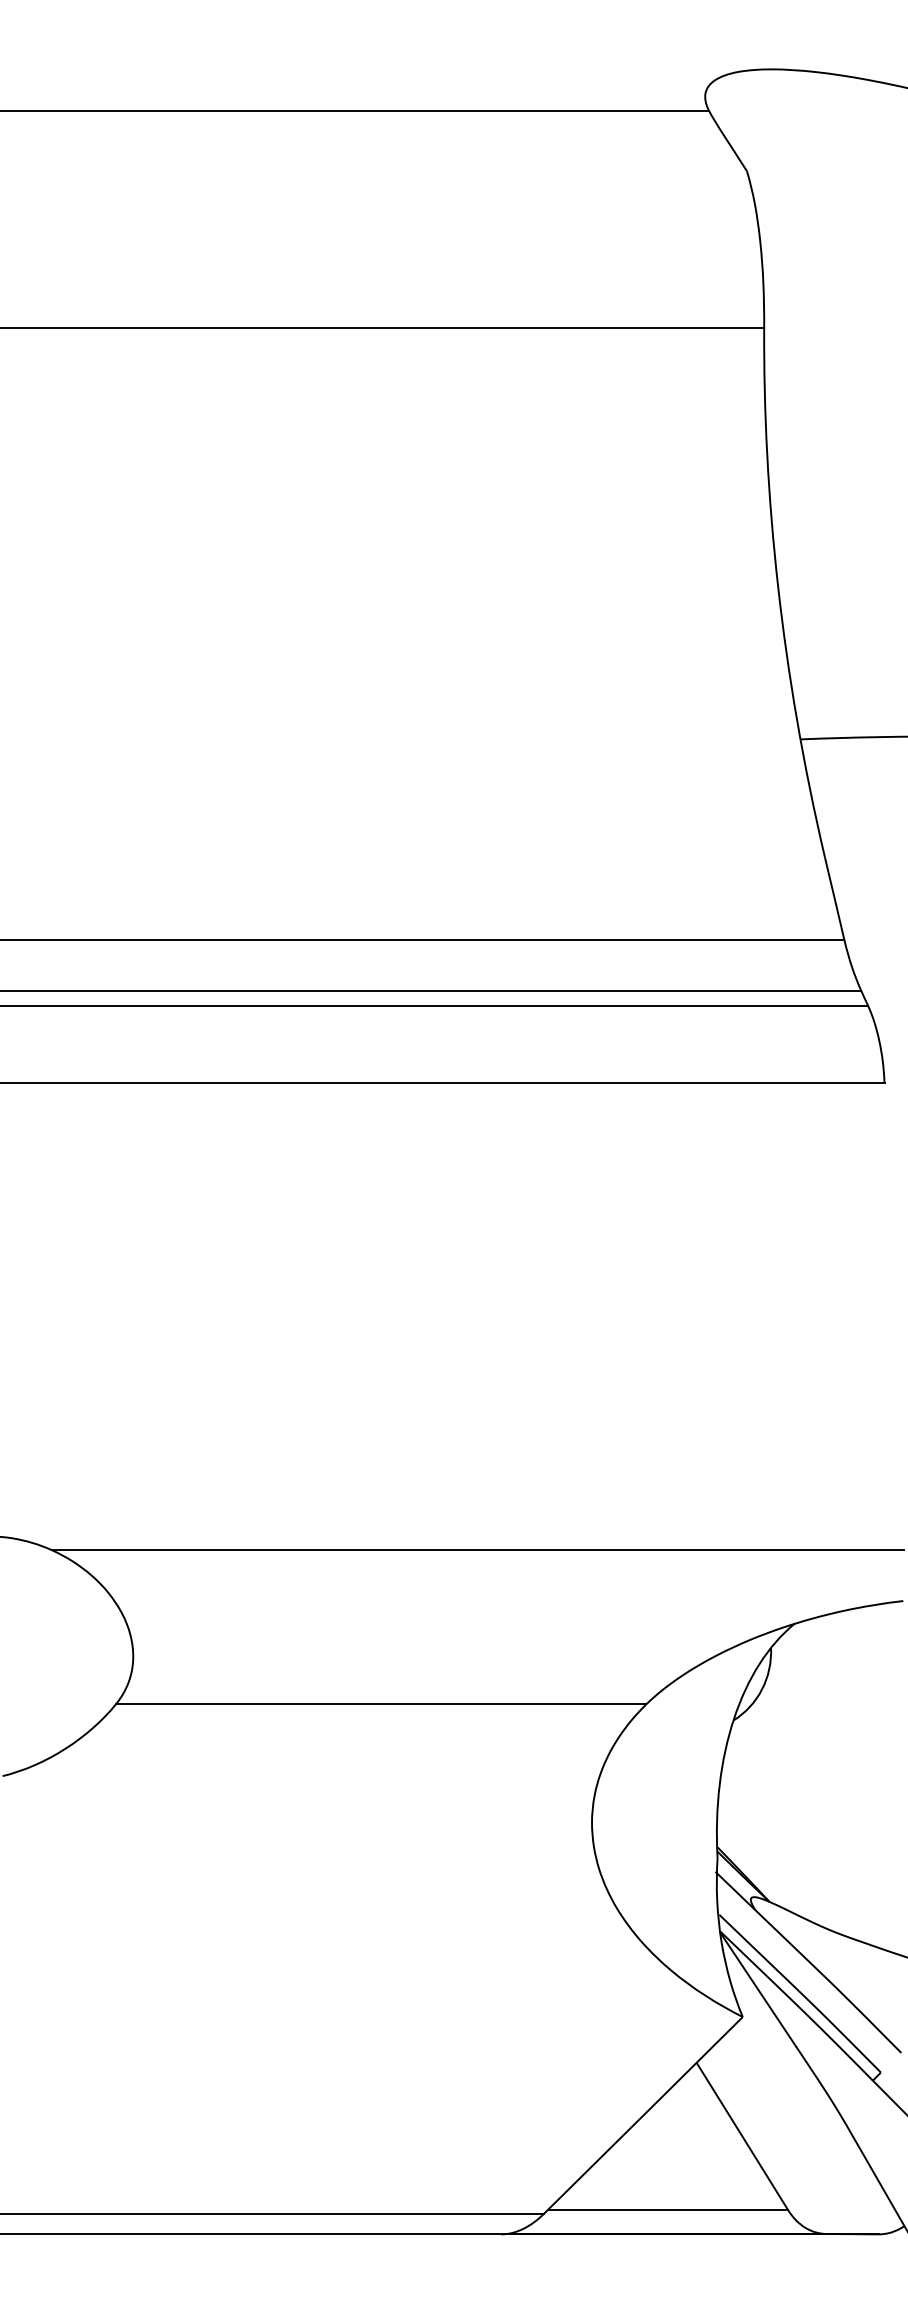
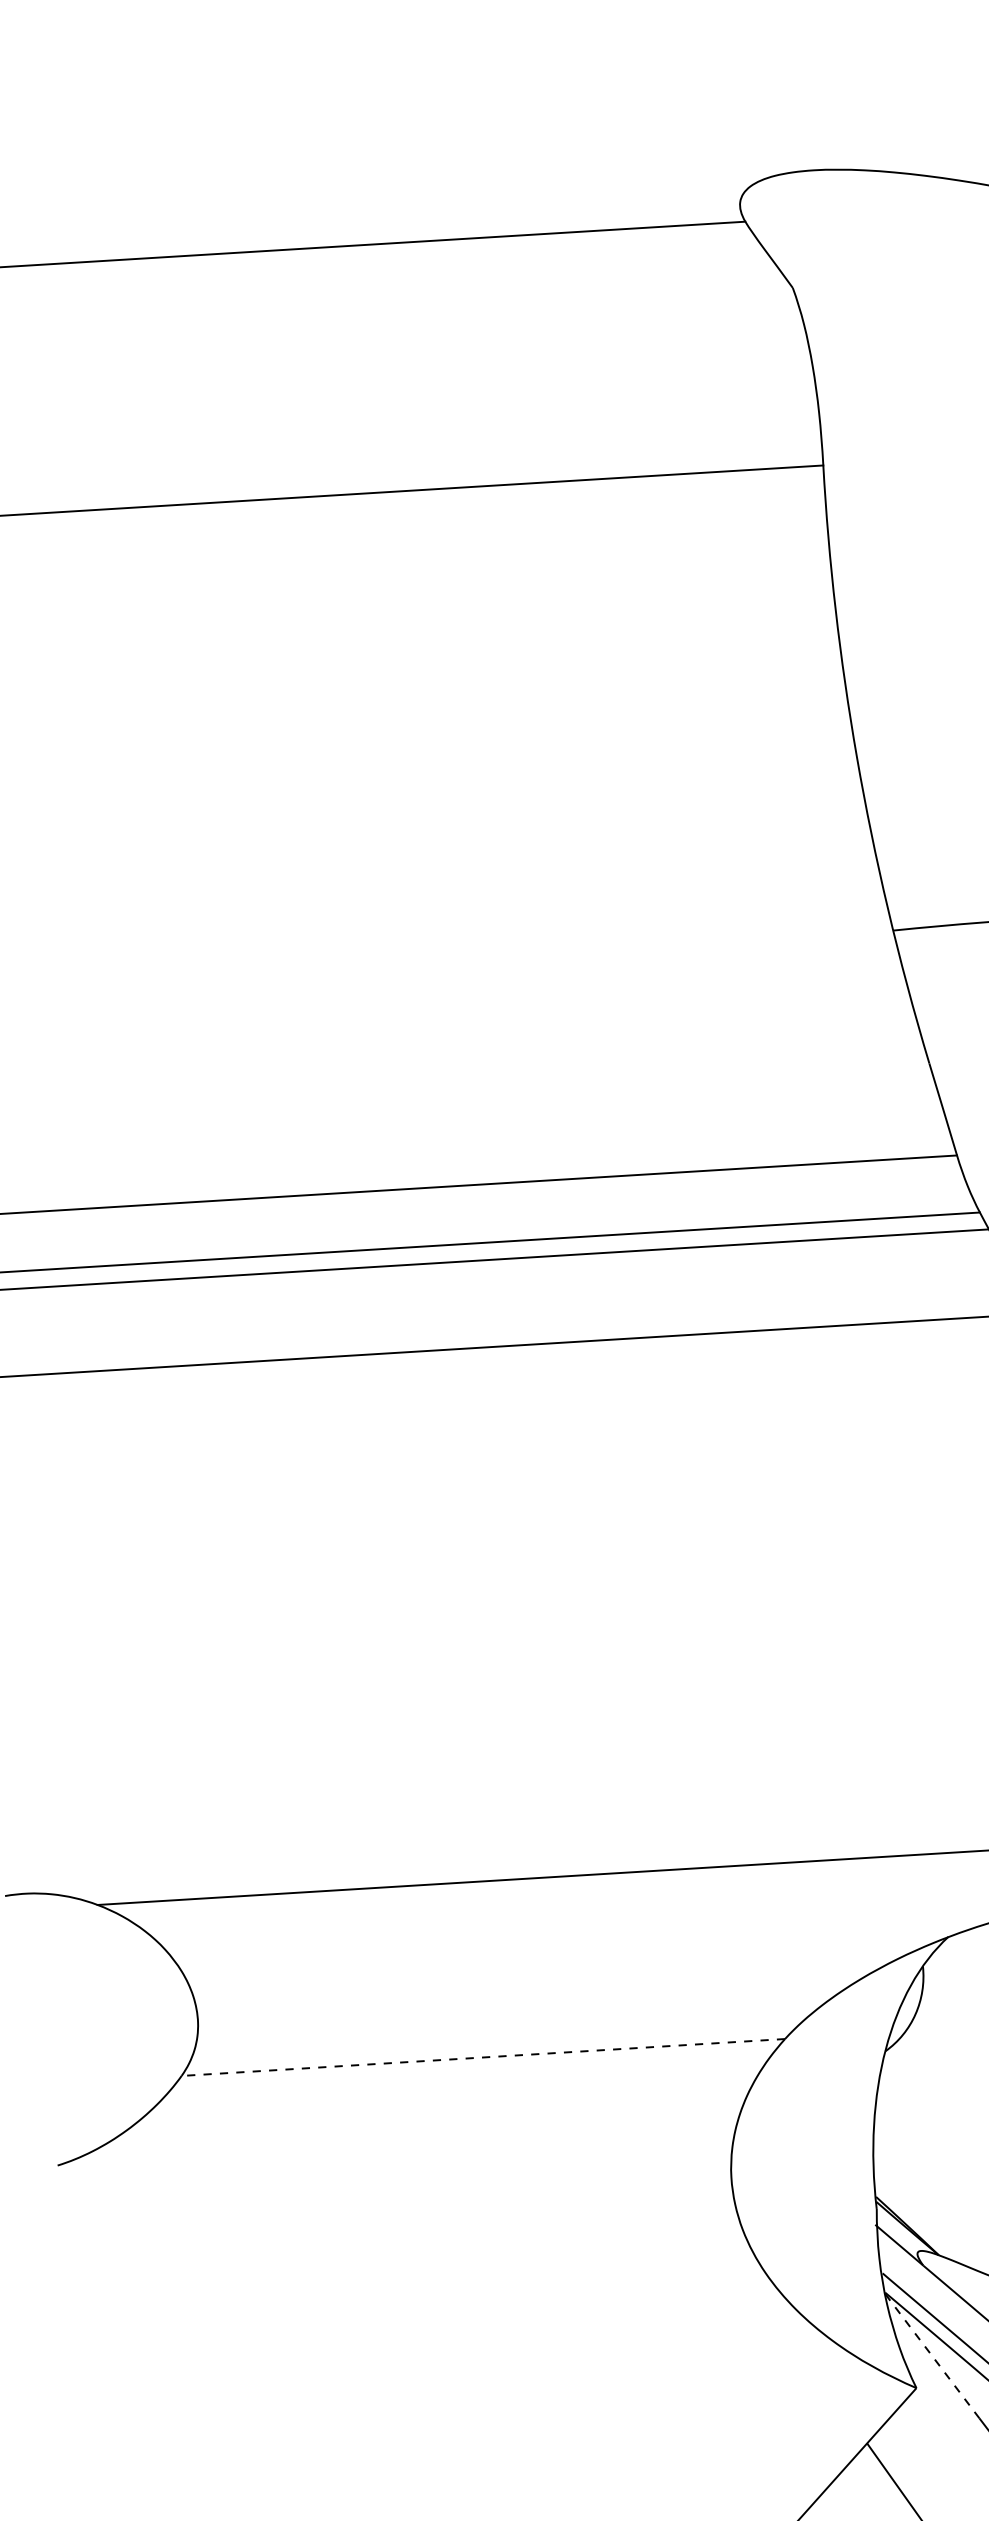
line: (380, 1704) -> (482, 2057), solid -> dashed
line: (758, 1990) -> (932, 2356), solid -> dashed

